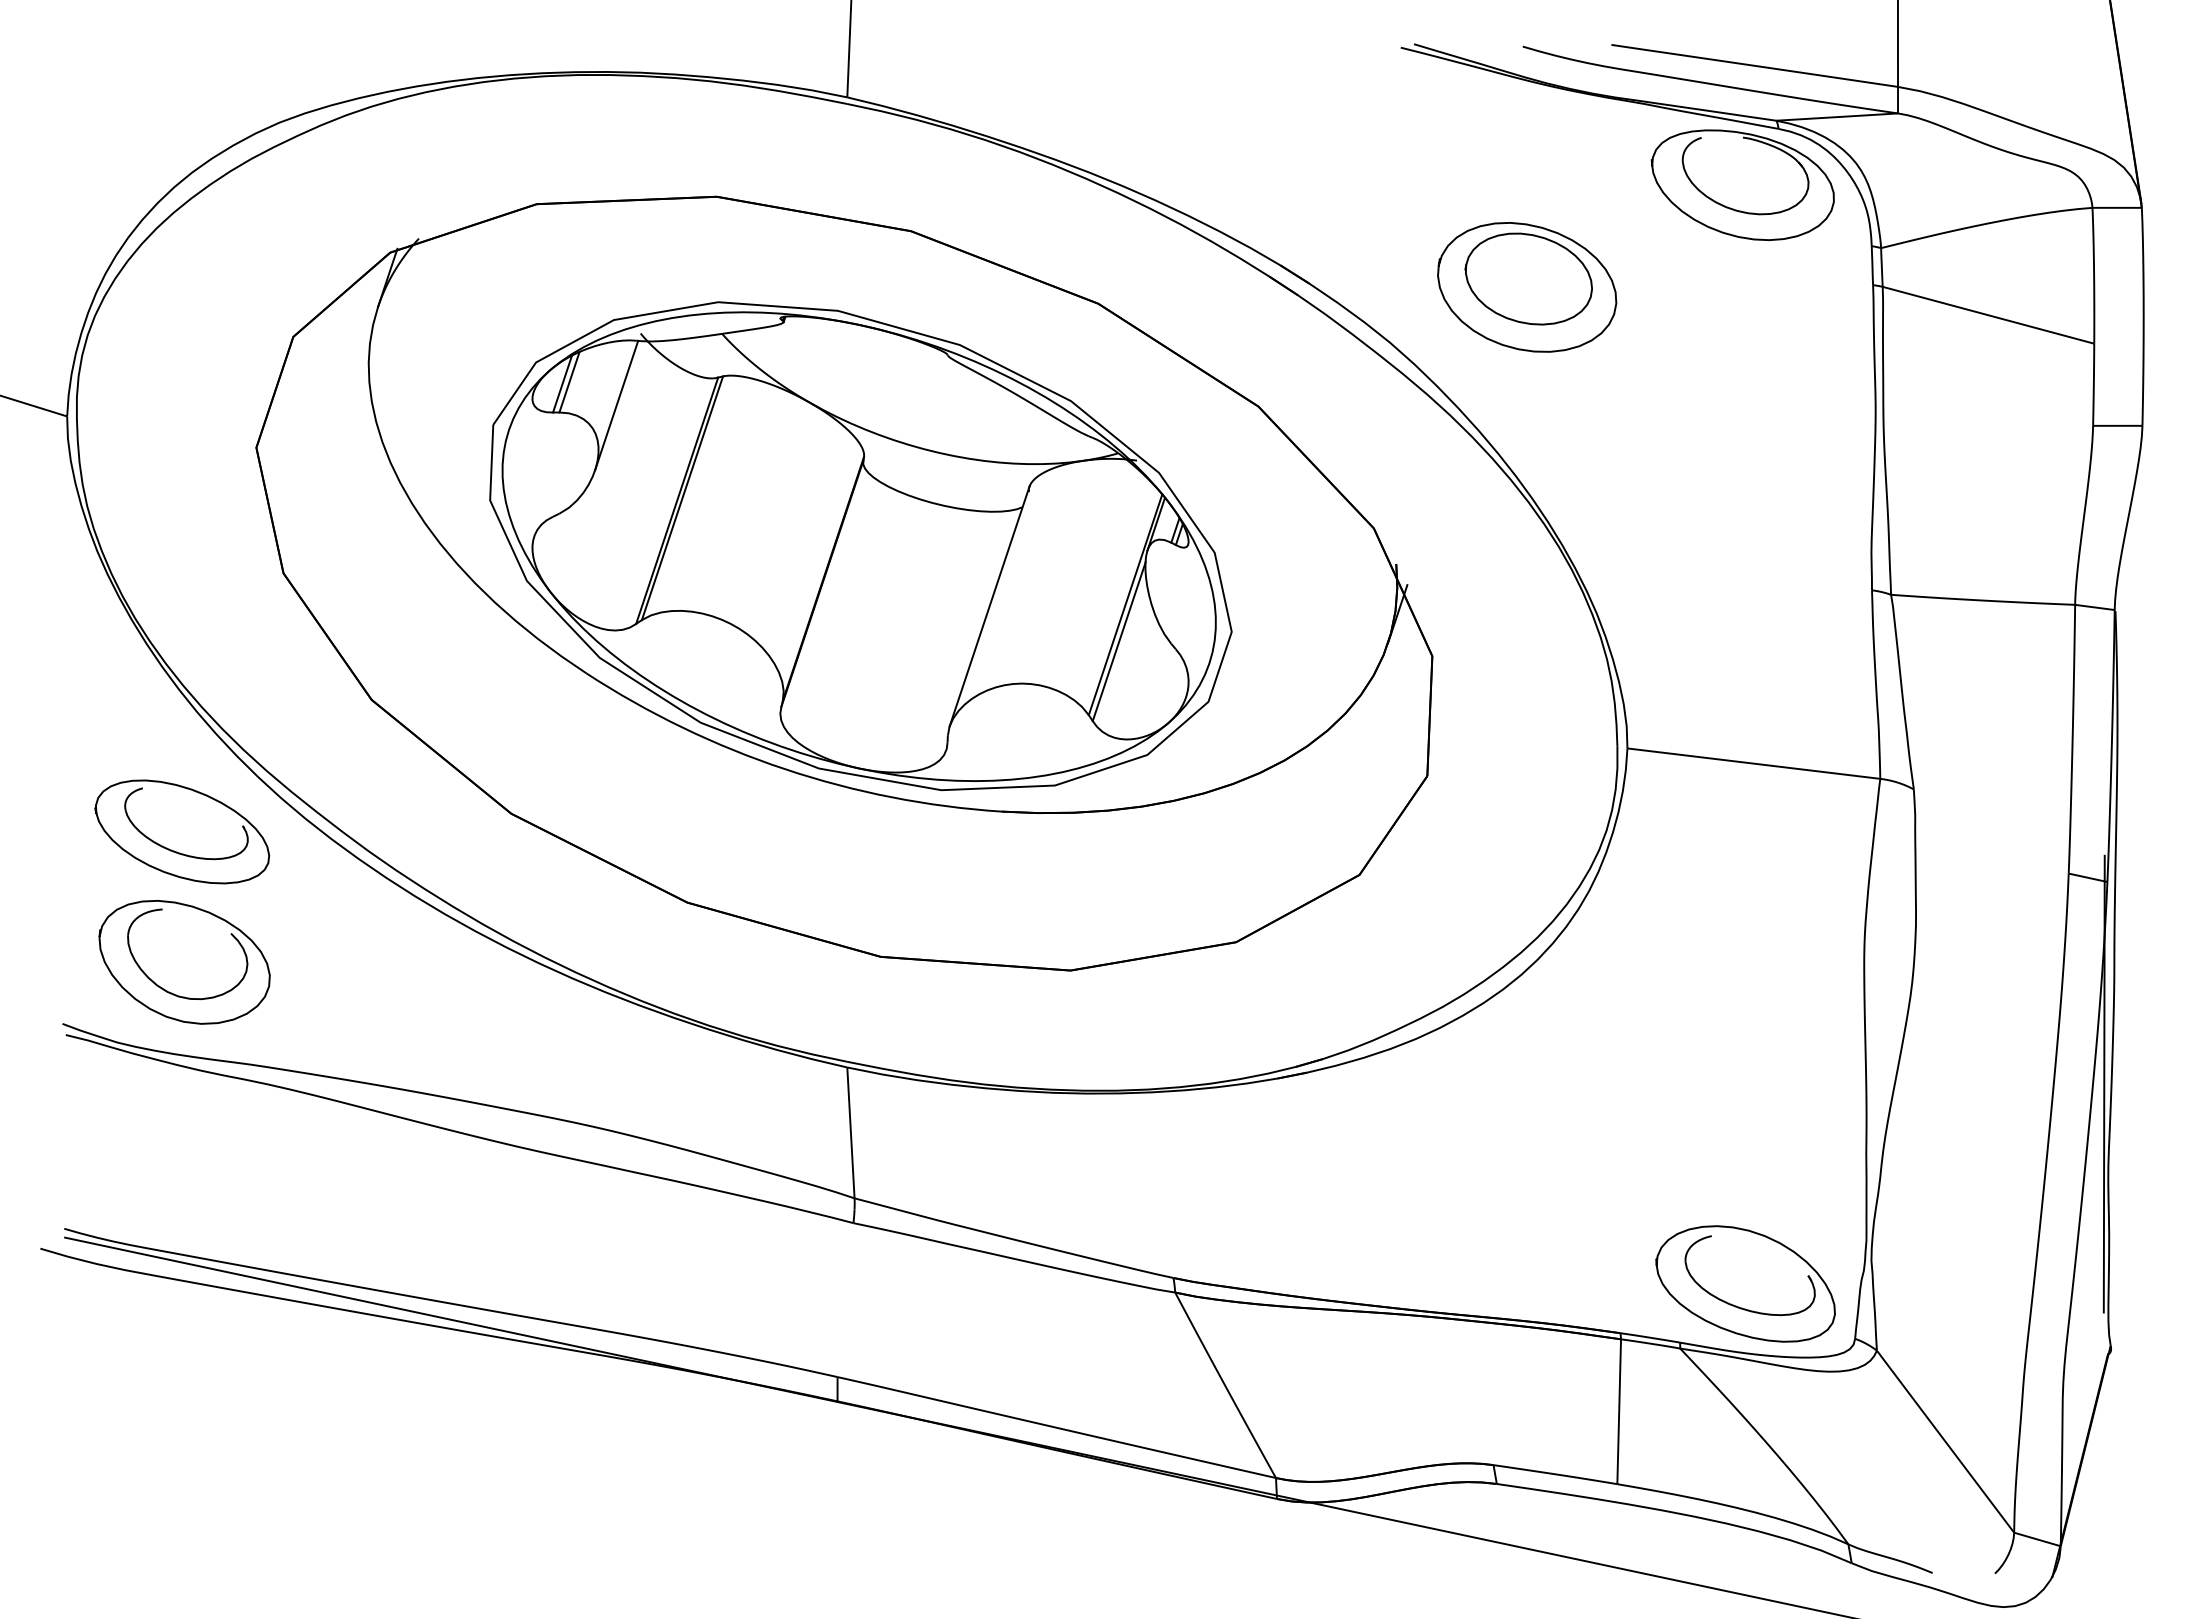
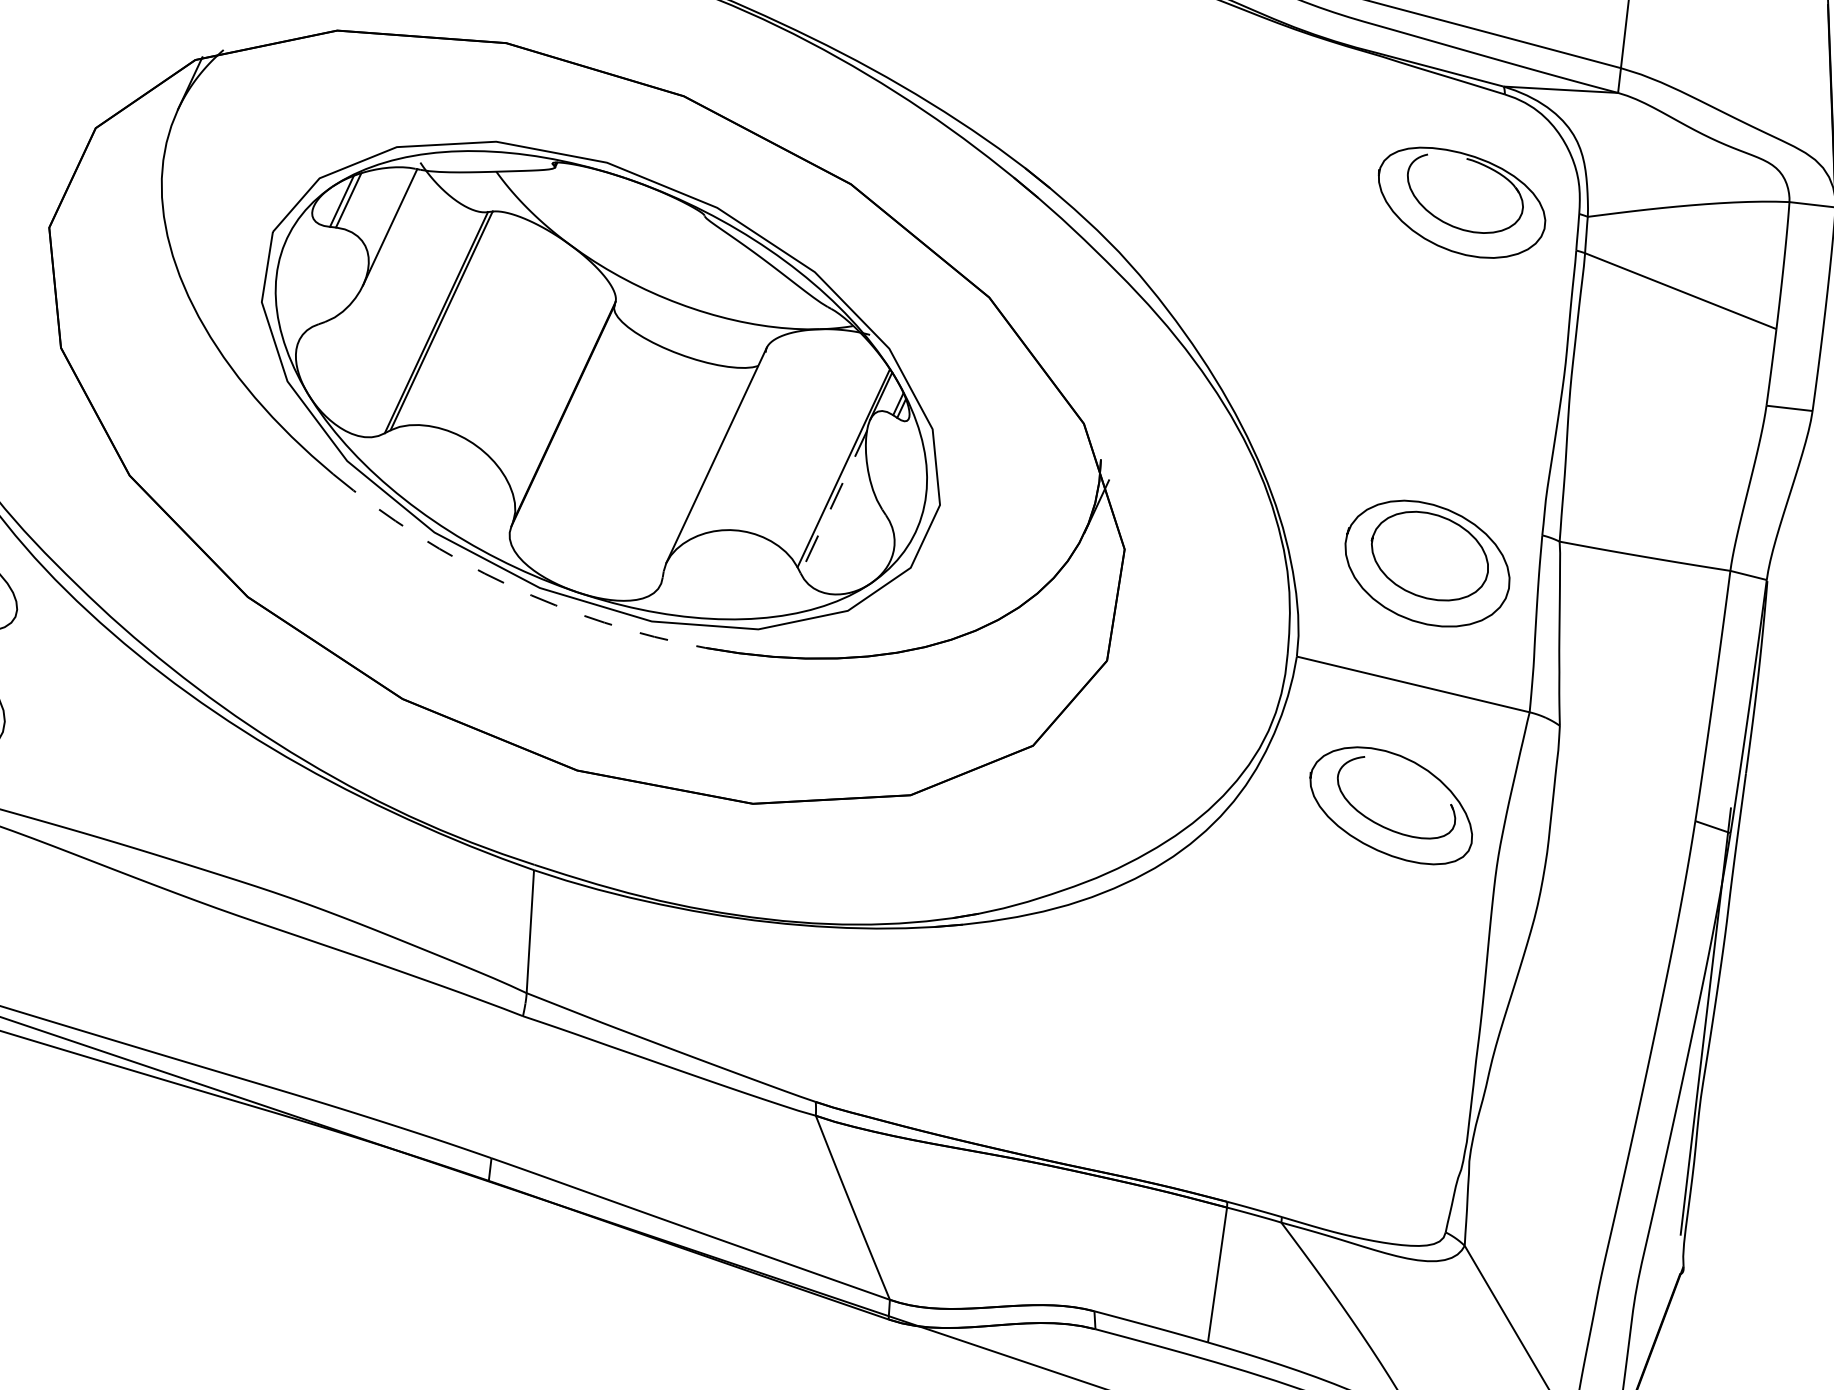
part: (1742, 184) -> (1461, 202), moved
part: (1527, 287) -> (1427, 563), moved
line: (1119, 641) -> (834, 501), solid -> dashed
arc: (785, 769) -> (508, 585), solid -> dashed
part: (1745, 1283) -> (1391, 804), moved

